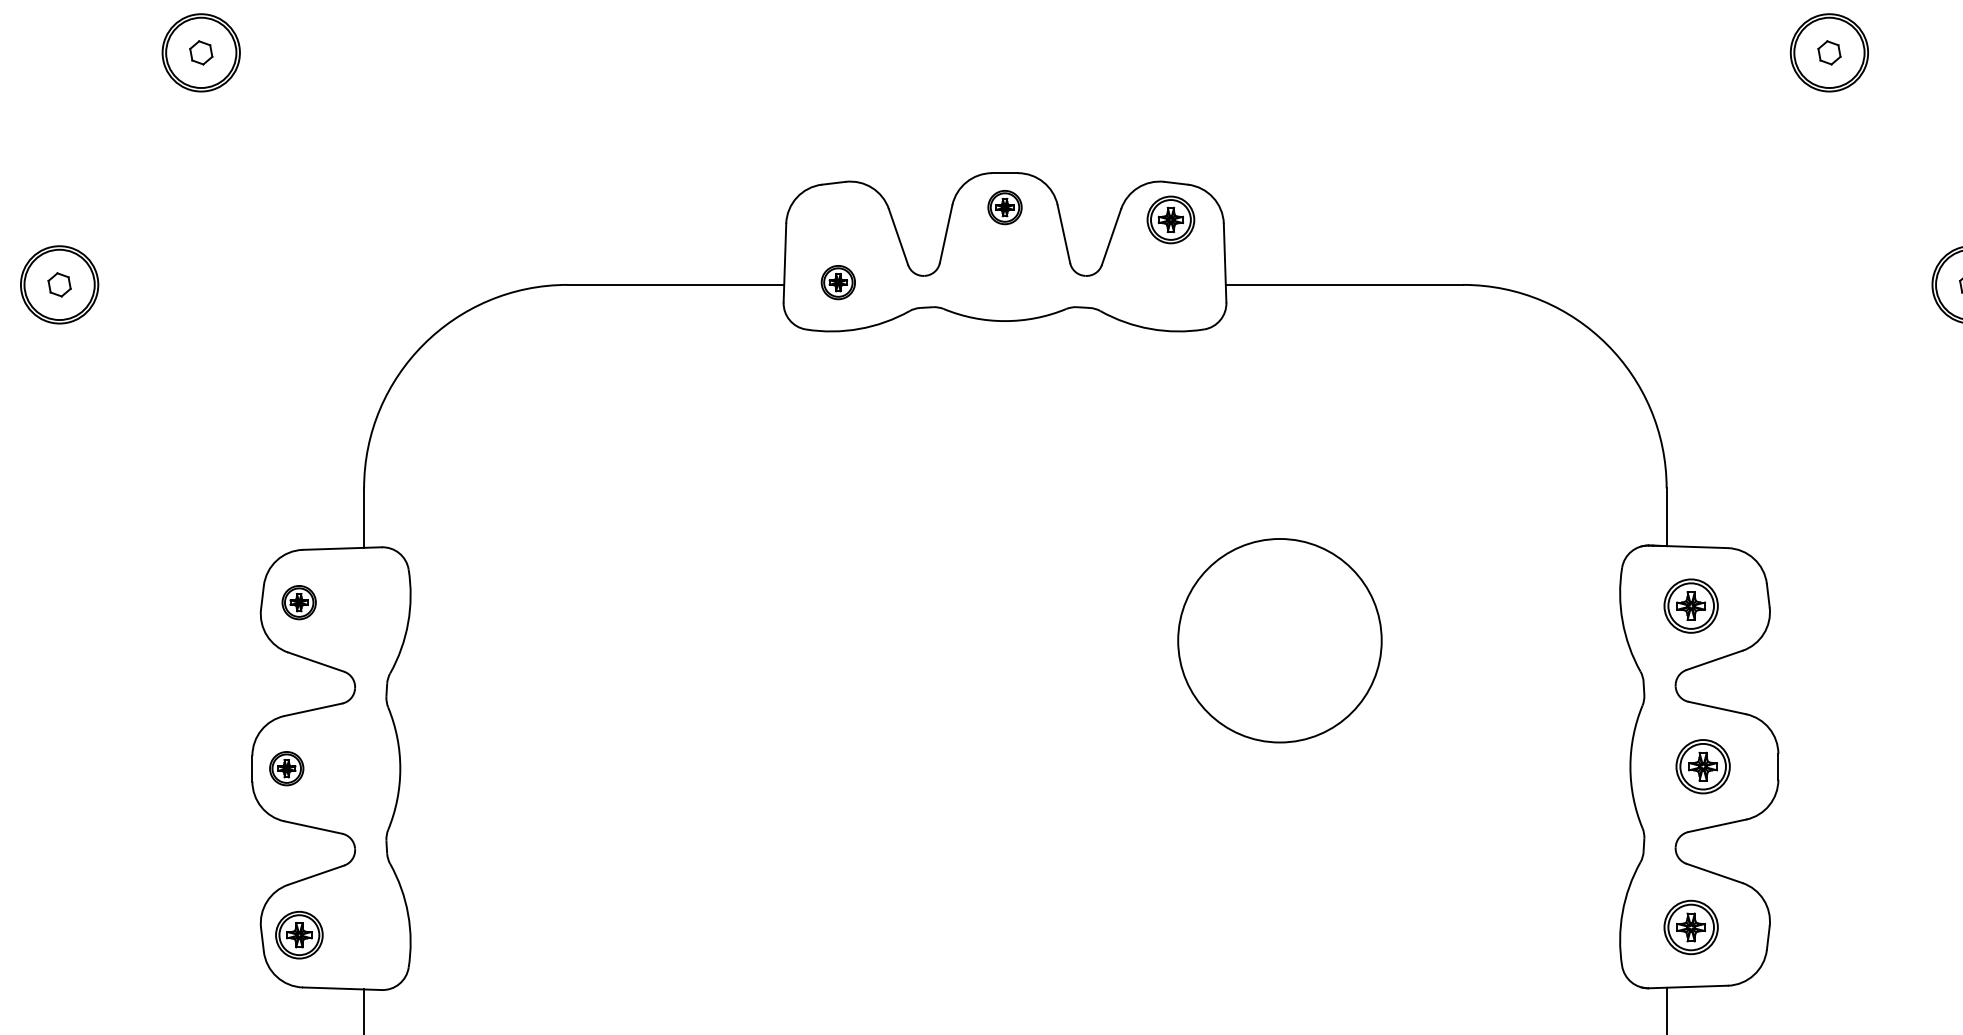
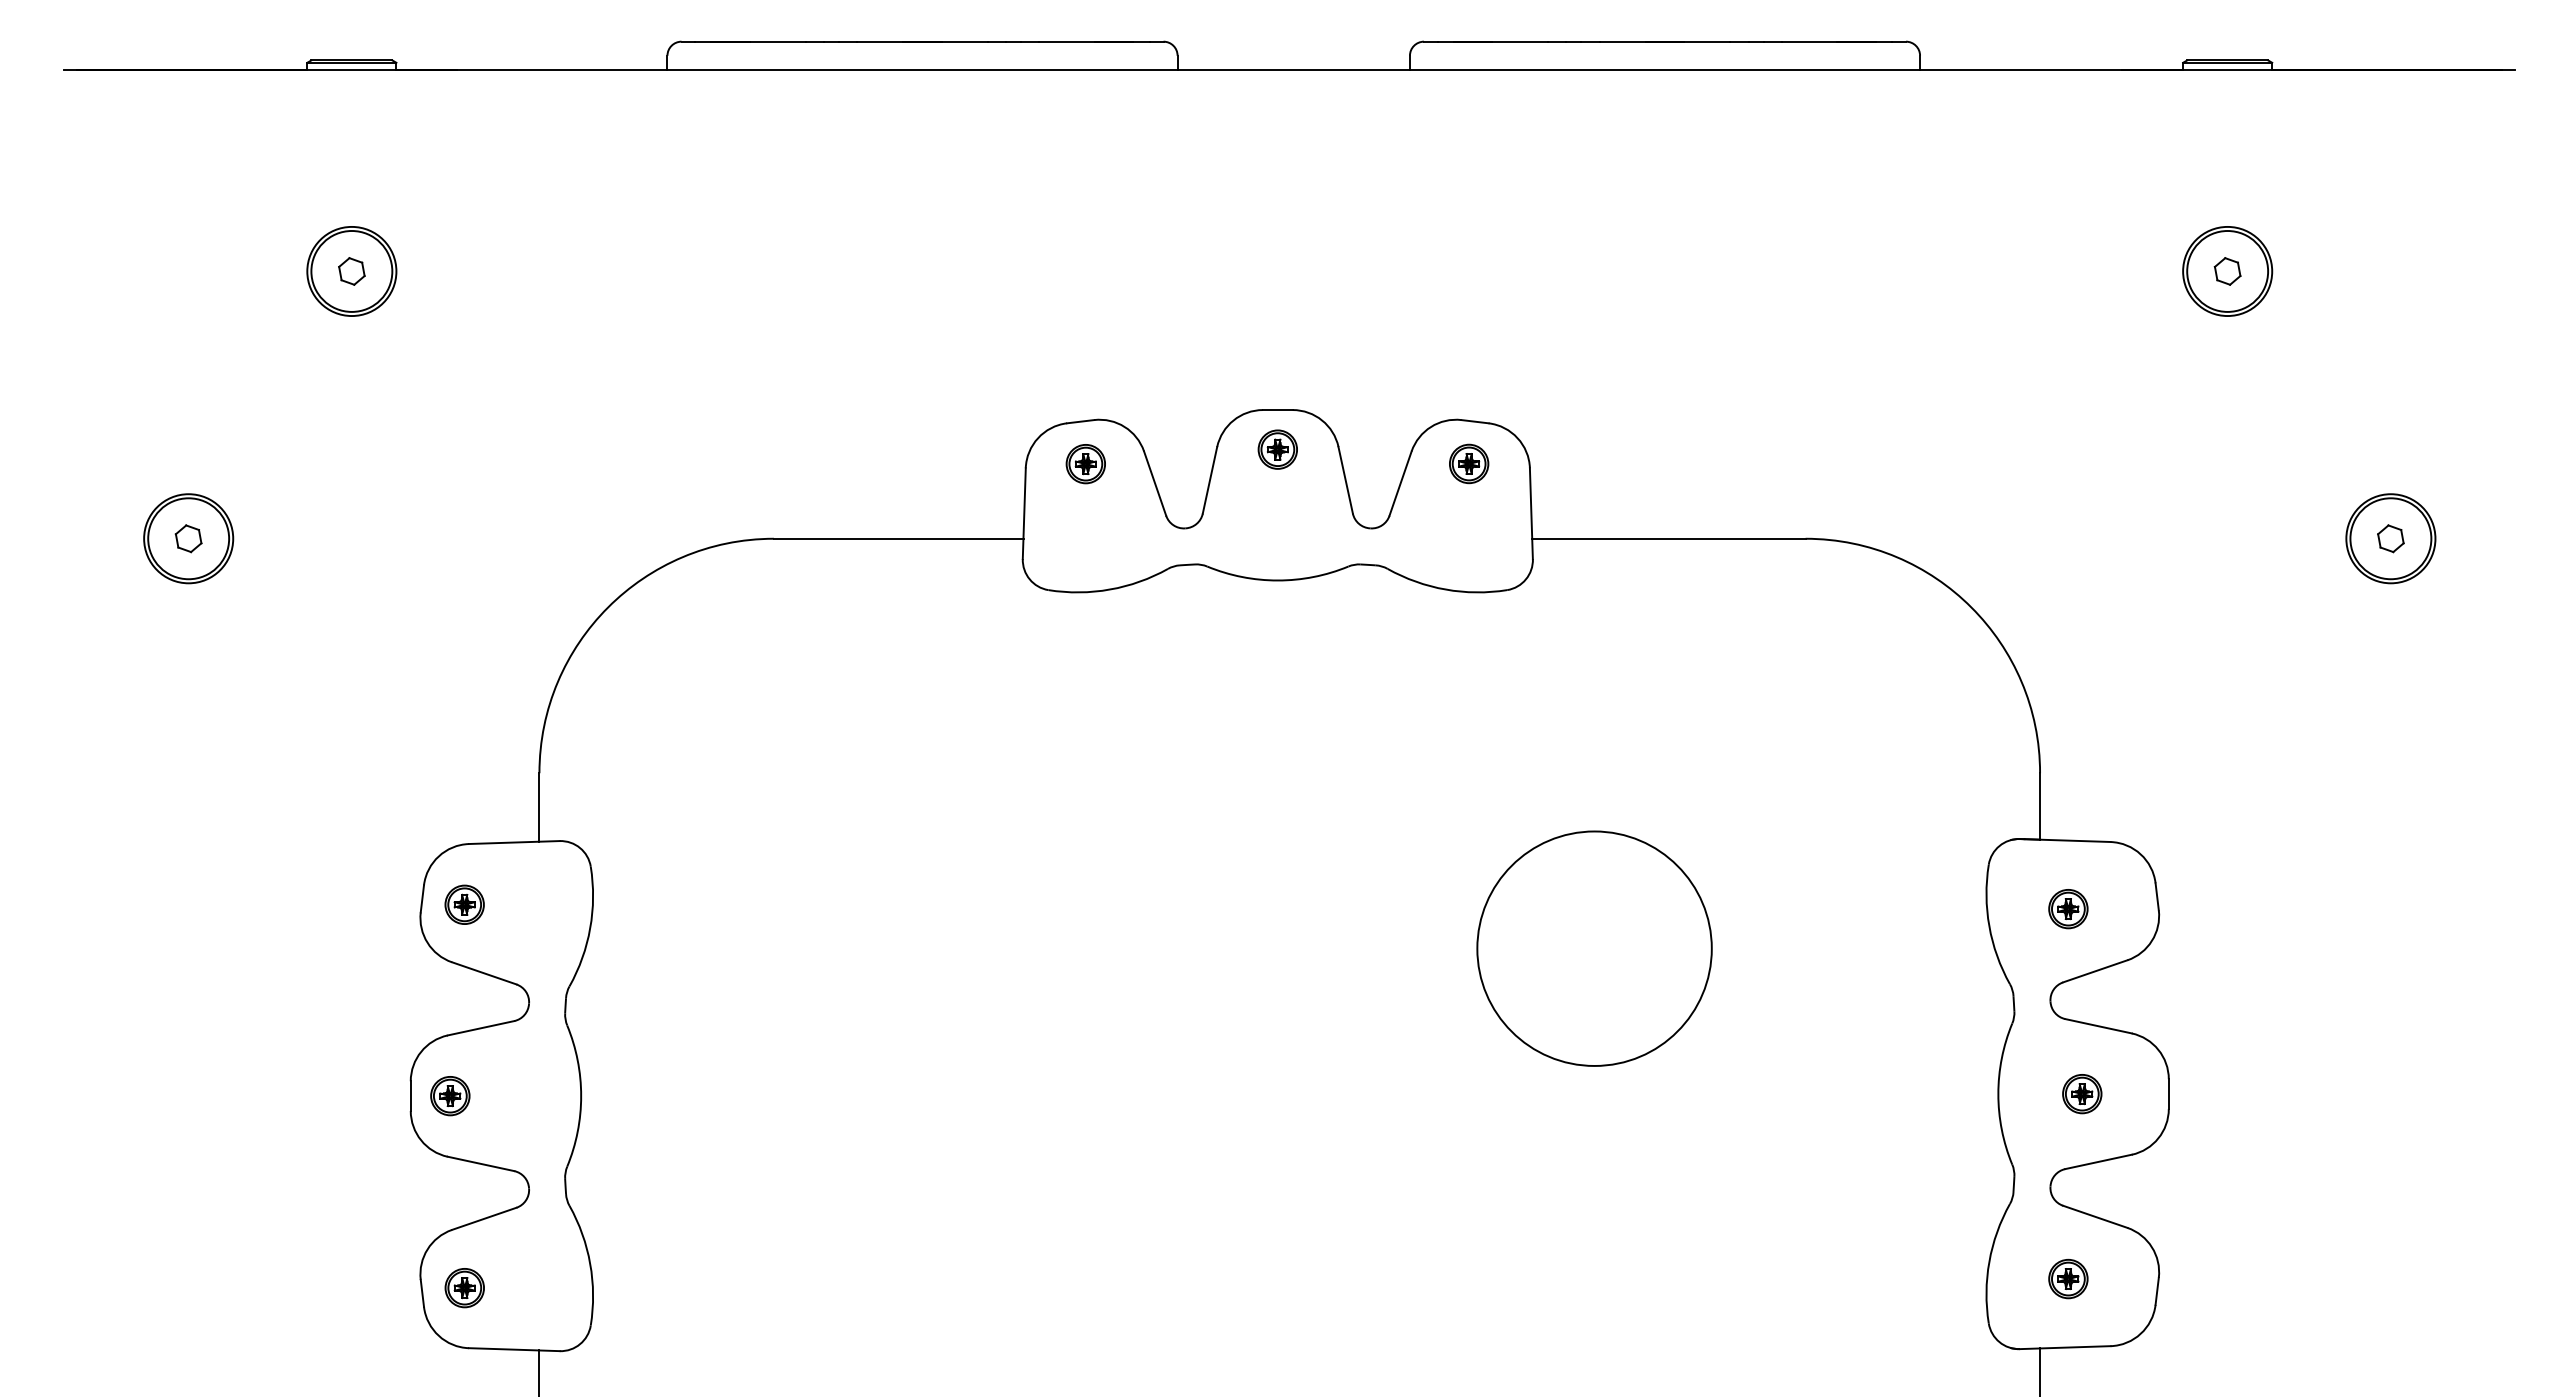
part: (1171, 219) -> (1469, 463), size x0.71
part: (838, 282) -> (1085, 464), moved
part: (1691, 606) -> (2068, 909), size x0.62
part: (1703, 767) -> (2082, 1094), size x0.62
part: (1691, 926) -> (2068, 1278), size x0.62
part: (299, 935) -> (464, 1288), size x0.71

